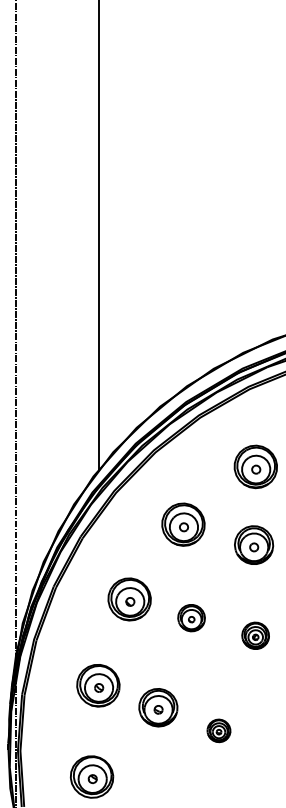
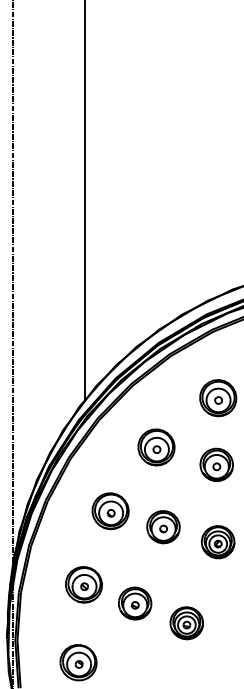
part: (191, 617) -> (163, 526), size x1.43
part: (255, 635) -> (217, 541), size x1.43
part: (218, 730) -> (186, 623), size x1.67

